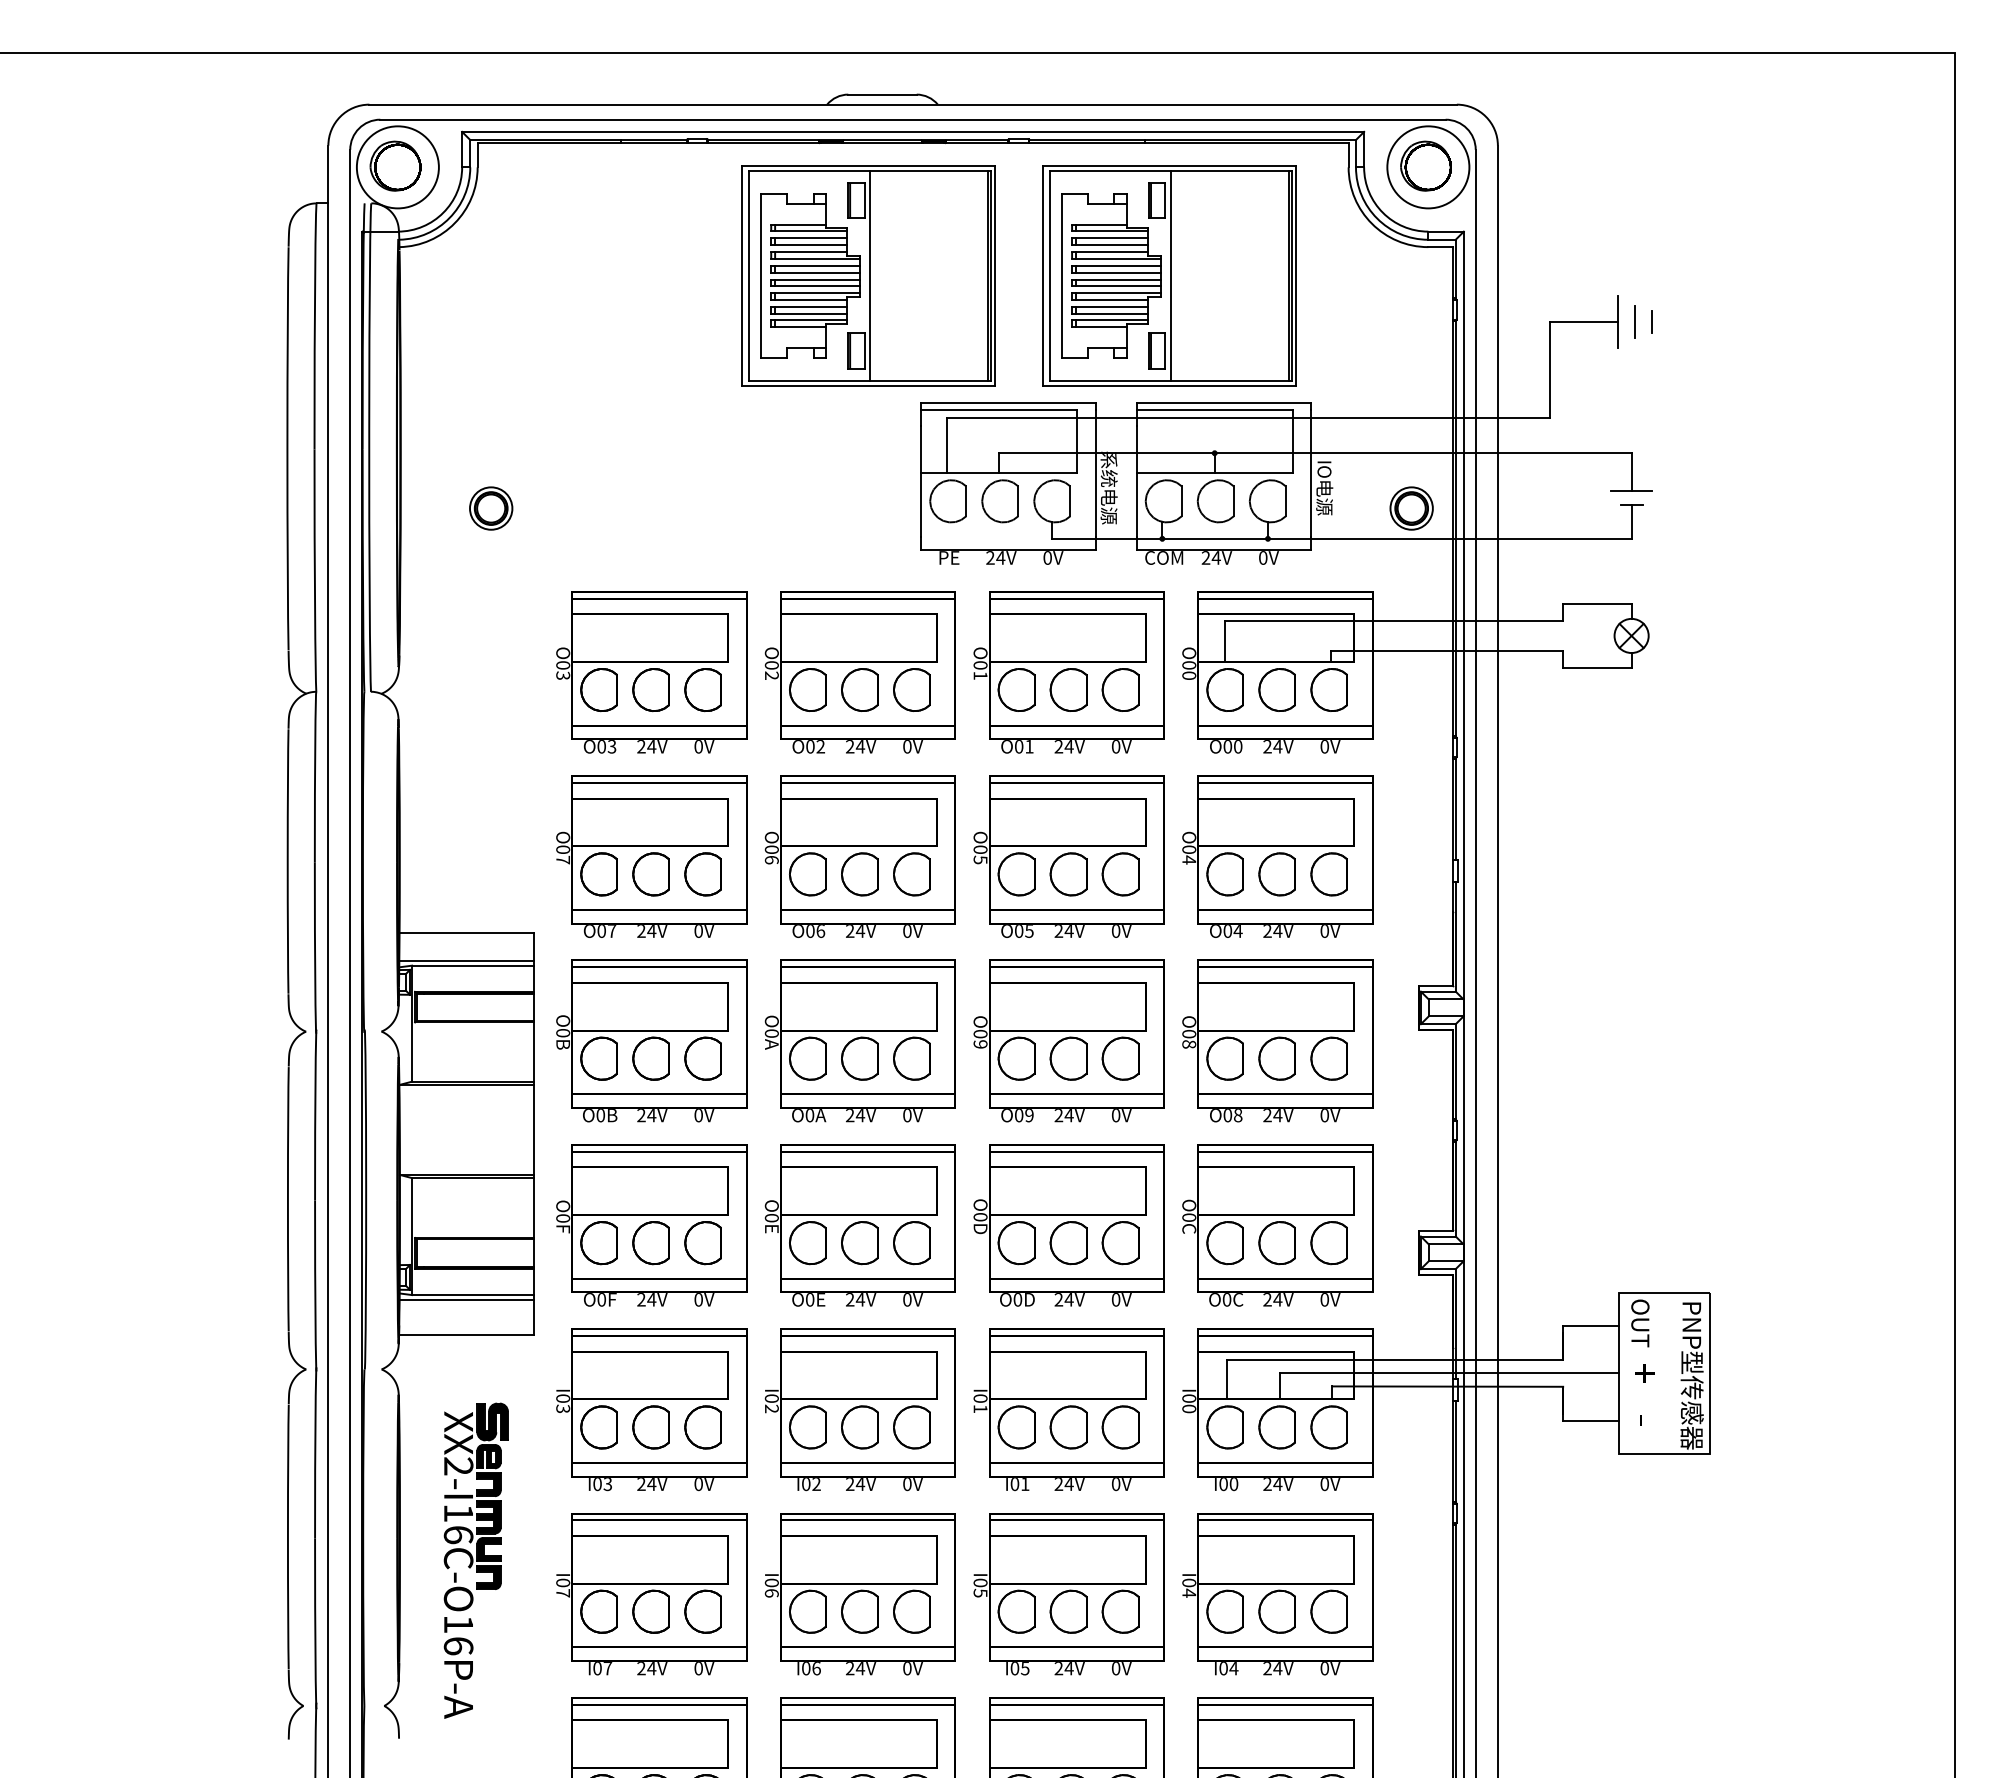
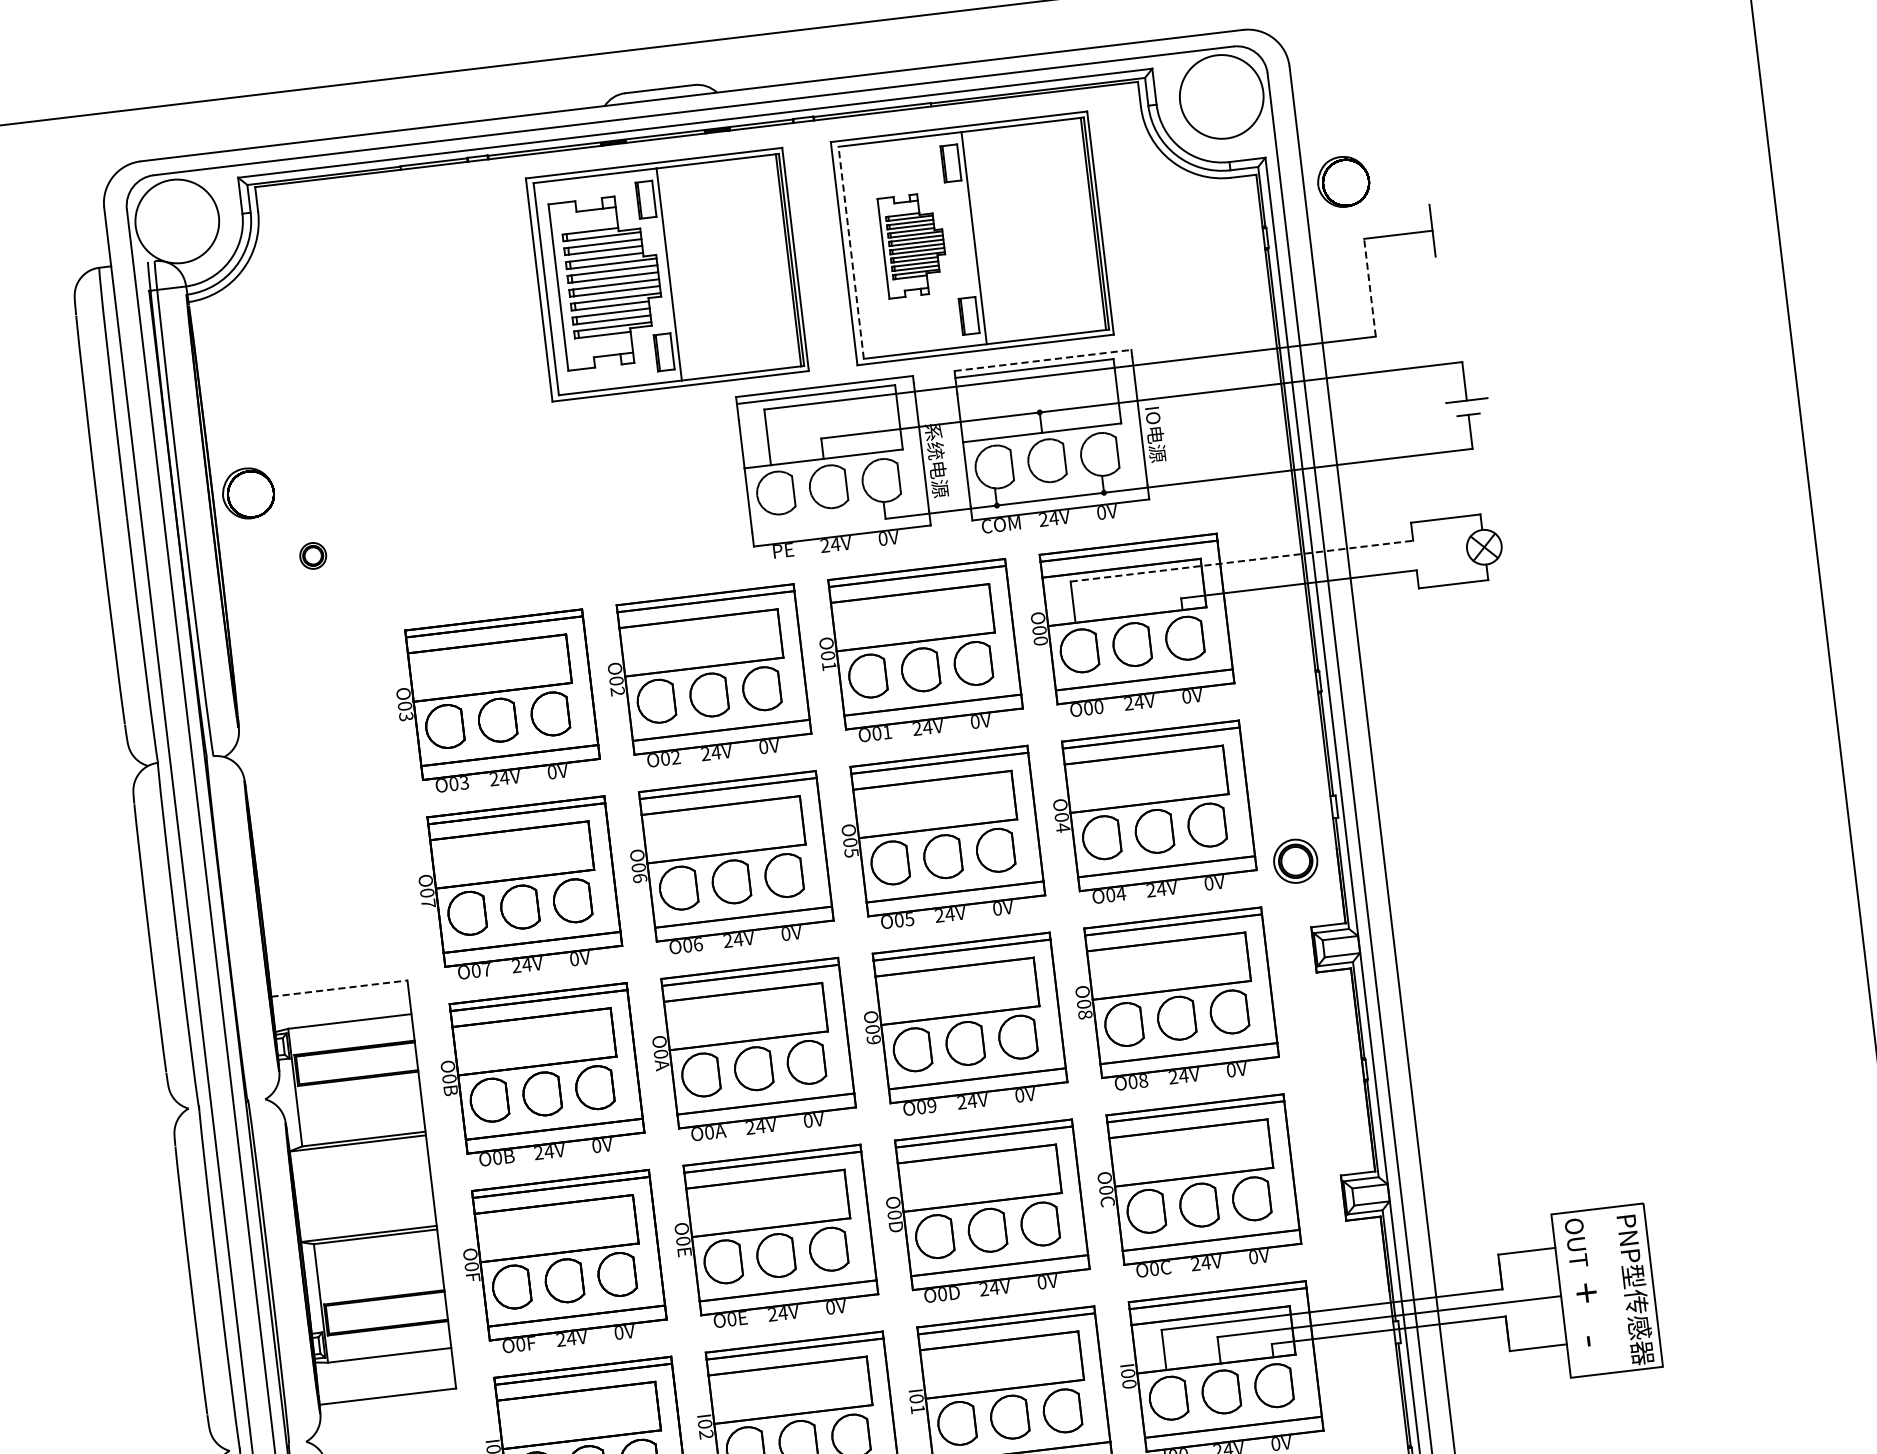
part: (395, 165) -> (248, 492), moved
part: (1425, 165) -> (1342, 181), moved
part: (1111, 275) -> (913, 244), size x0.6
line: (1049, 276) -> (850, 253), solid -> dashed
line: (1635, 321) -> (1450, 228), removed
line: (1651, 321) -> (1466, 226), removed
line: (1550, 369) -> (1369, 287), solid -> dashed
line: (1224, 403) -> (1043, 360), solid -> dashed
part: (491, 508) -> (313, 555), size x0.6
part: (1411, 508) -> (1295, 861), moved
line: (1394, 621) -> (1242, 561), solid -> dashed
line: (467, 932) -> (340, 988), solid -> dashed
line: (466, 961) -> (342, 1018), removed
line: (466, 1299) -> (383, 1360), removed

